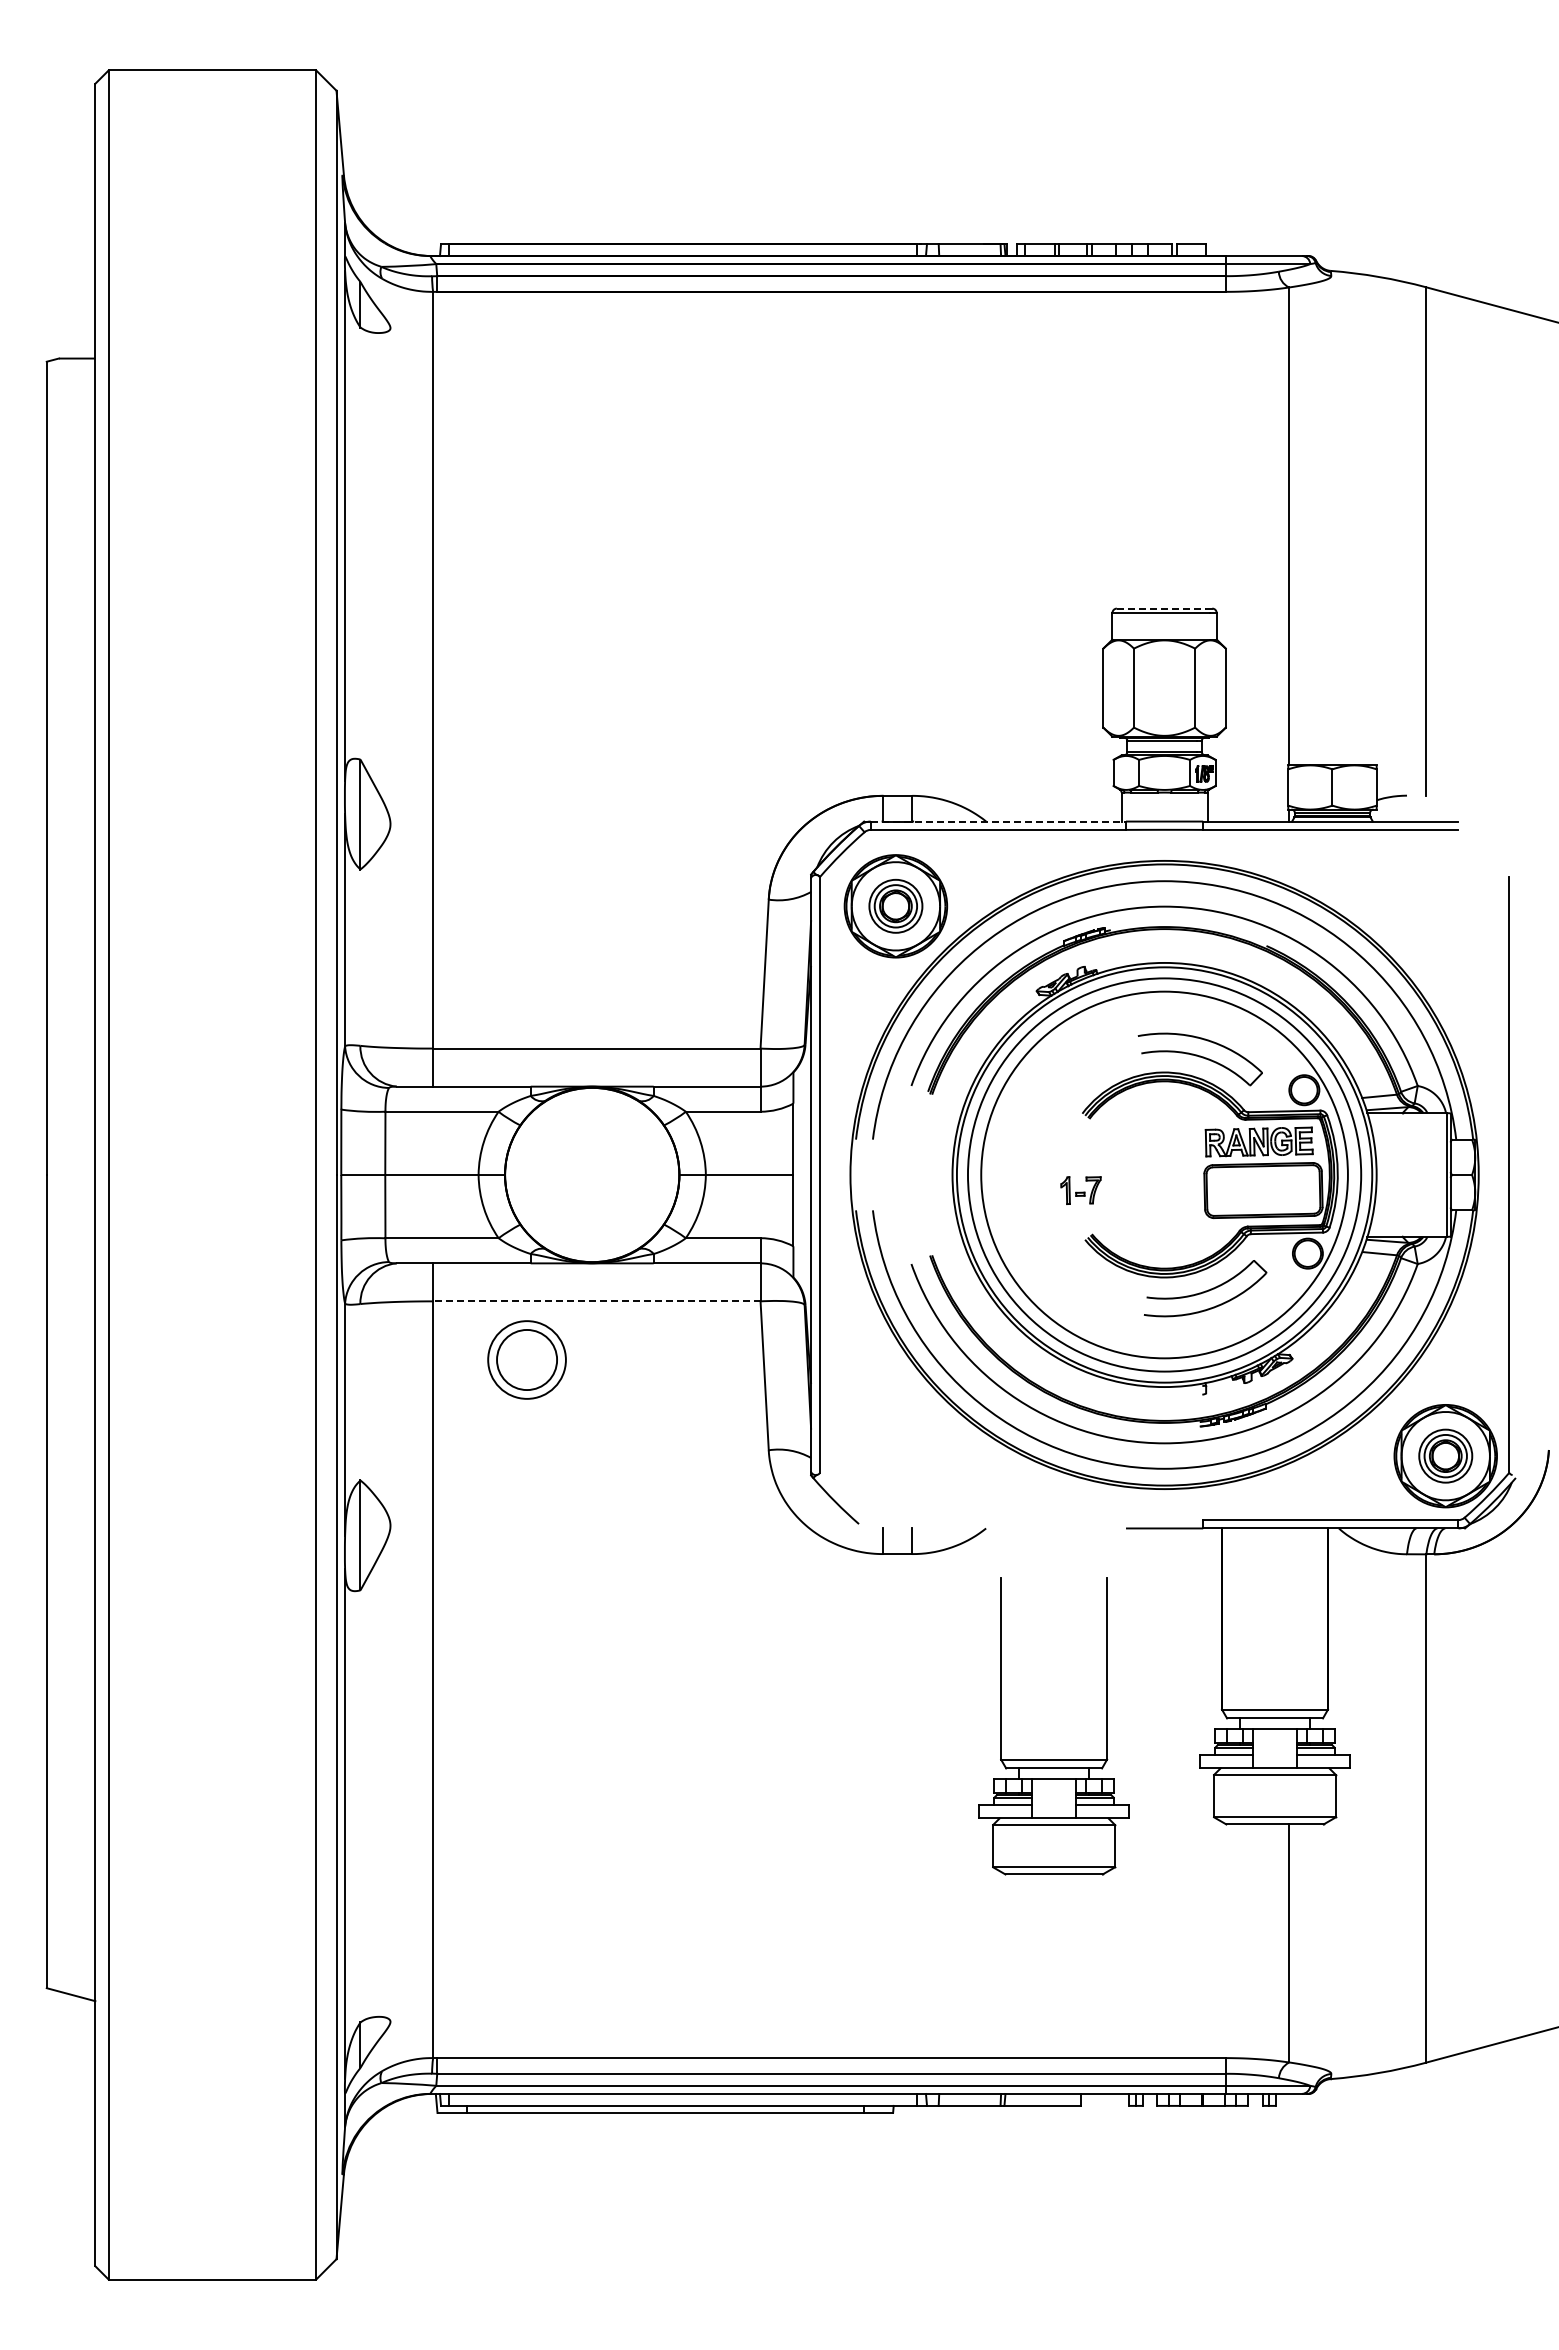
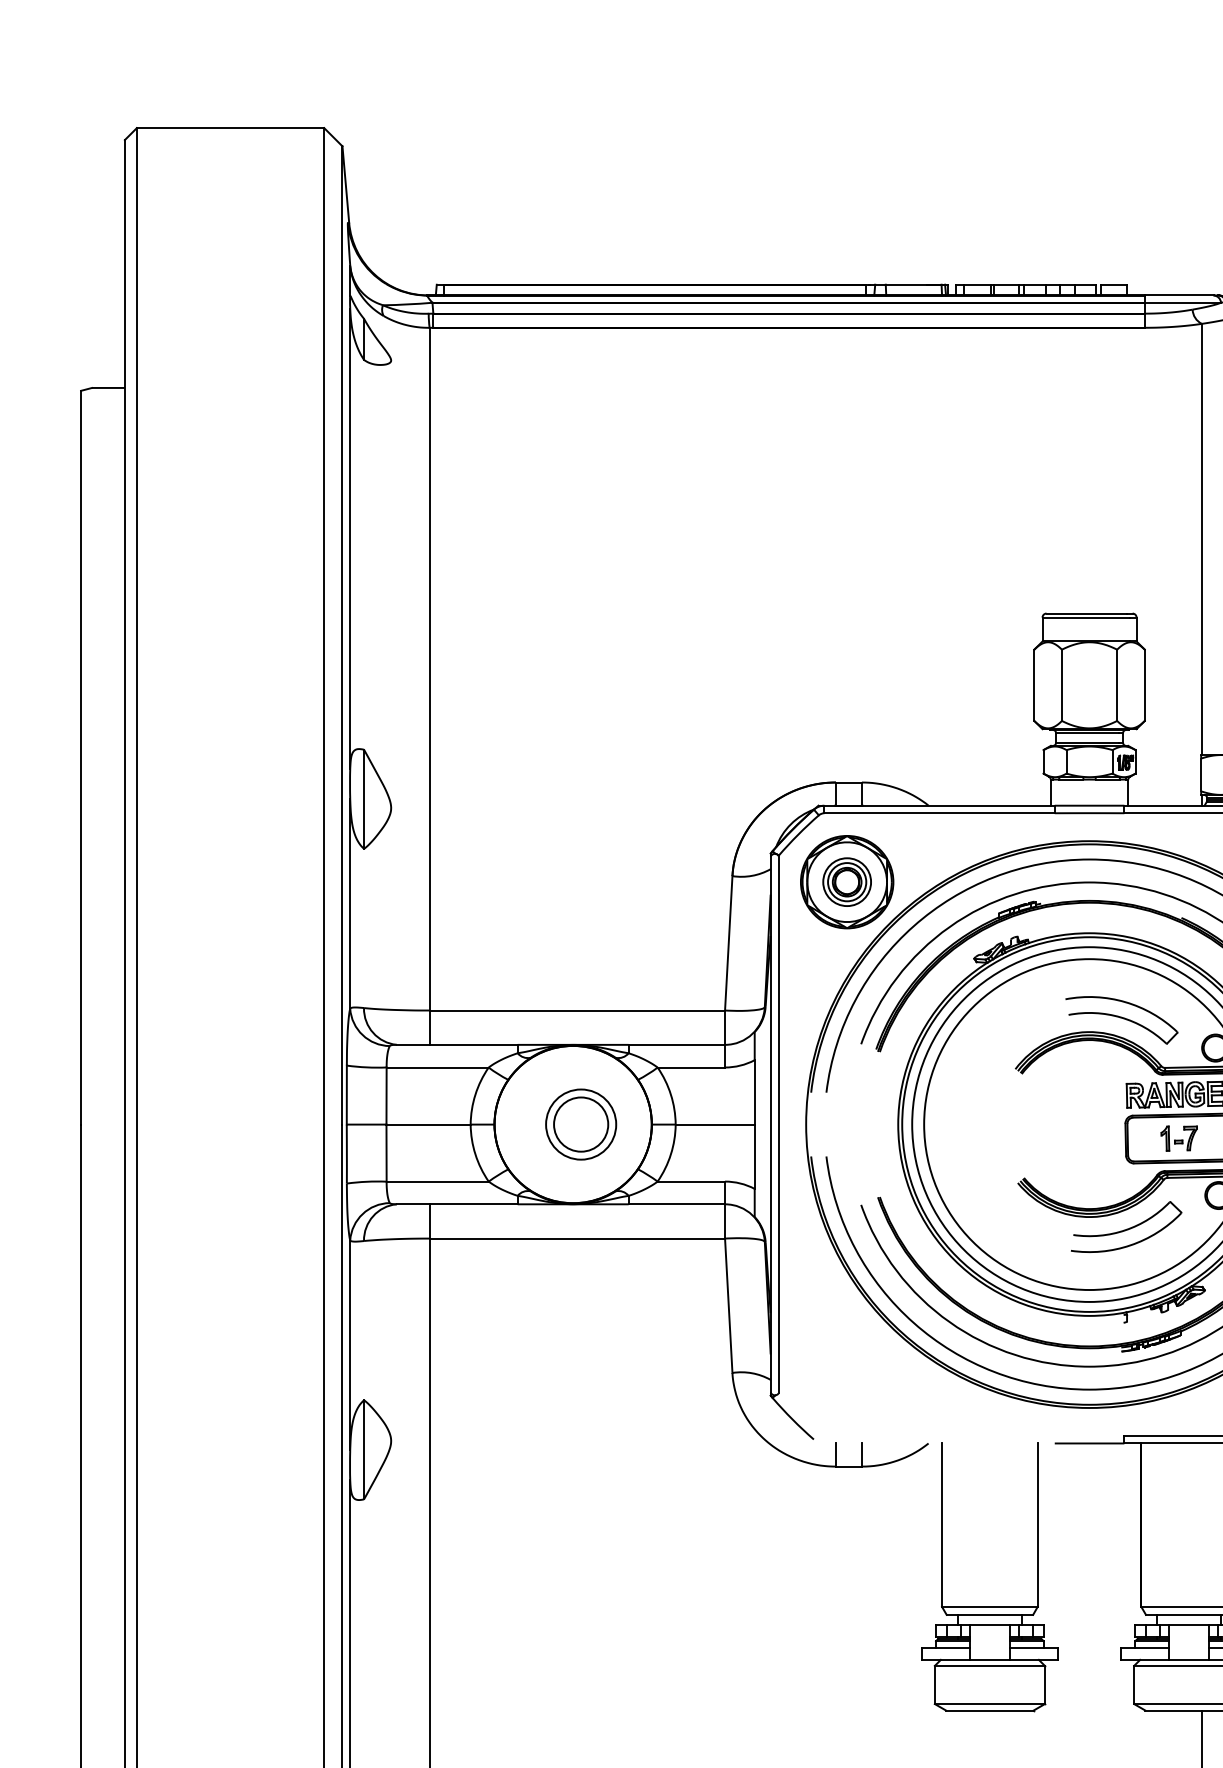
line: (1161, 608) -> (1086, 613), dashed -> solid
line: (998, 821) -> (939, 805), dashed -> solid
part: (1080, 1190) -> (1178, 1138), moved
line: (596, 1301) -> (577, 1238), dashed -> solid
part: (526, 1359) -> (580, 1124), moved
part: (1053, 1759) -> (989, 1606), moved

